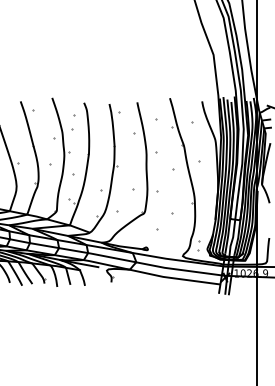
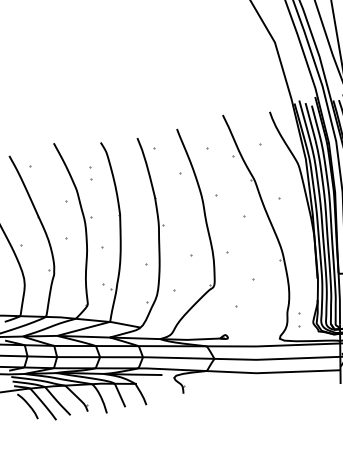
part: (73, 122) -> (90, 173), size x0.62

